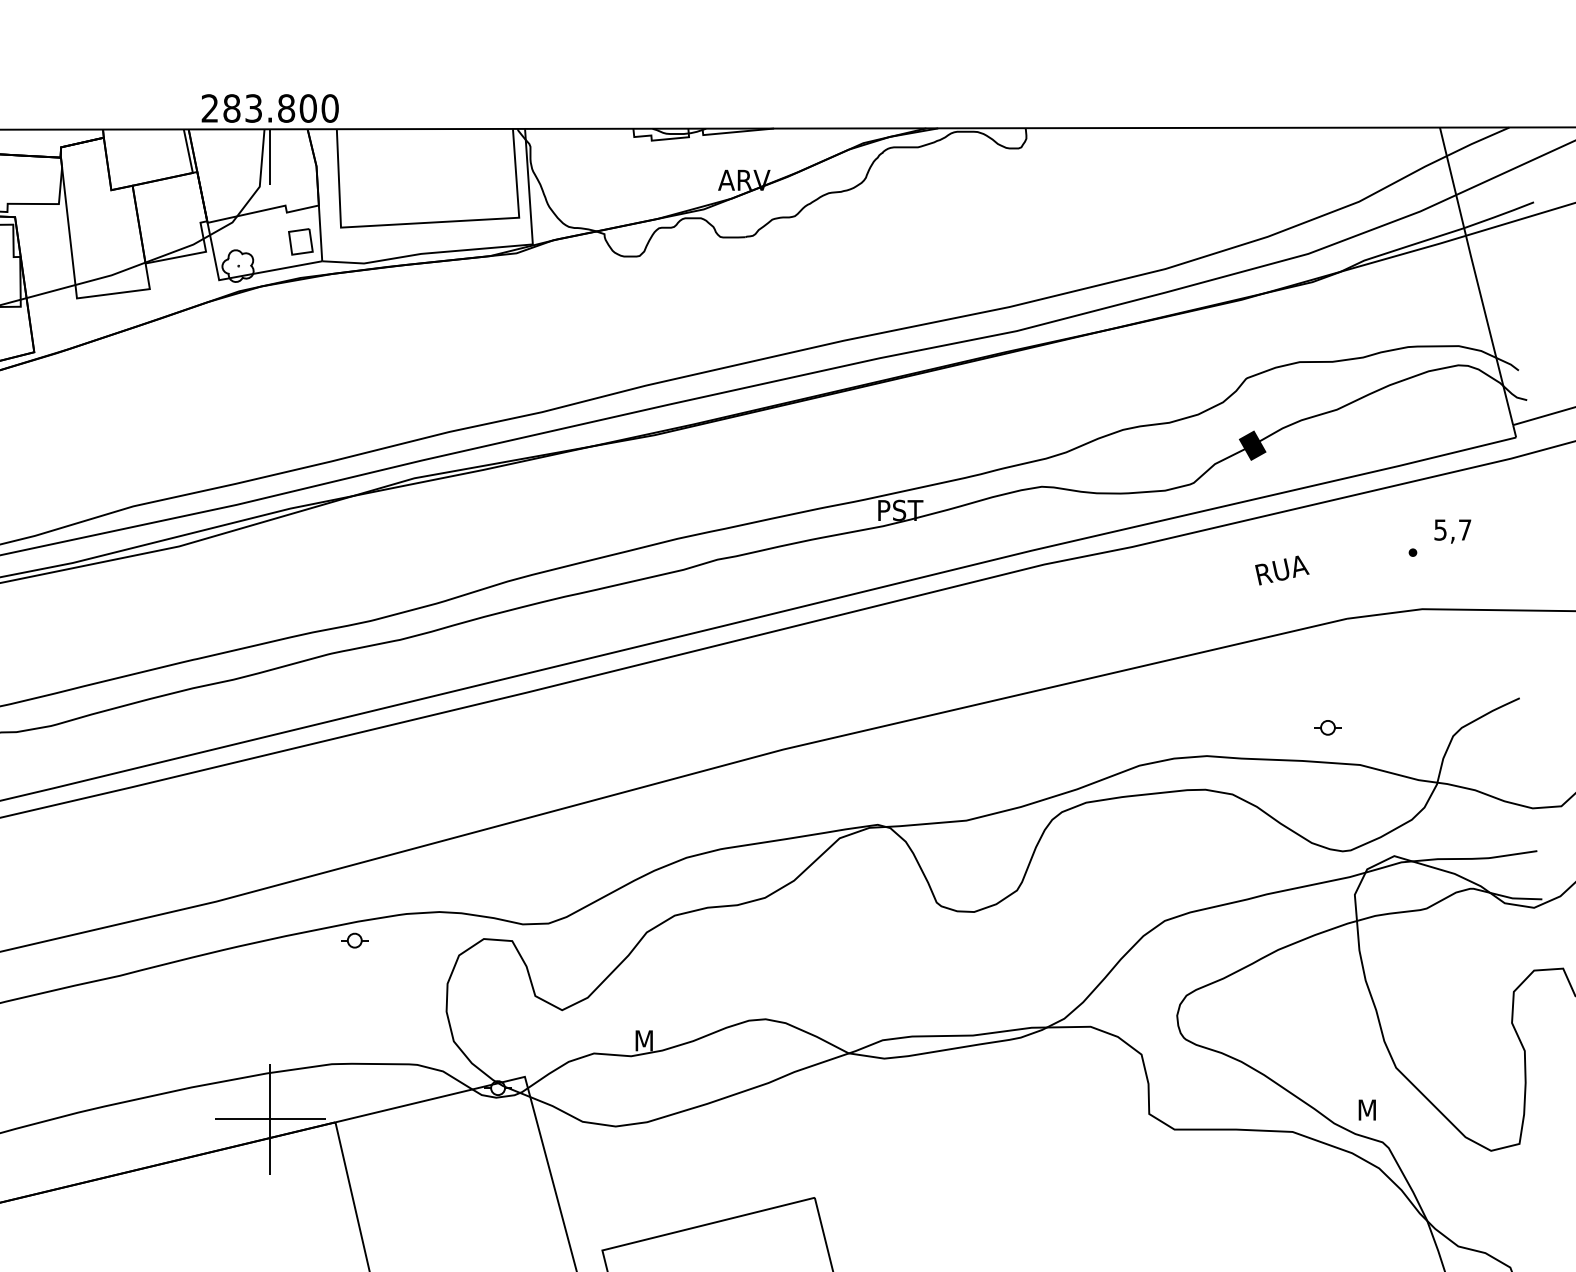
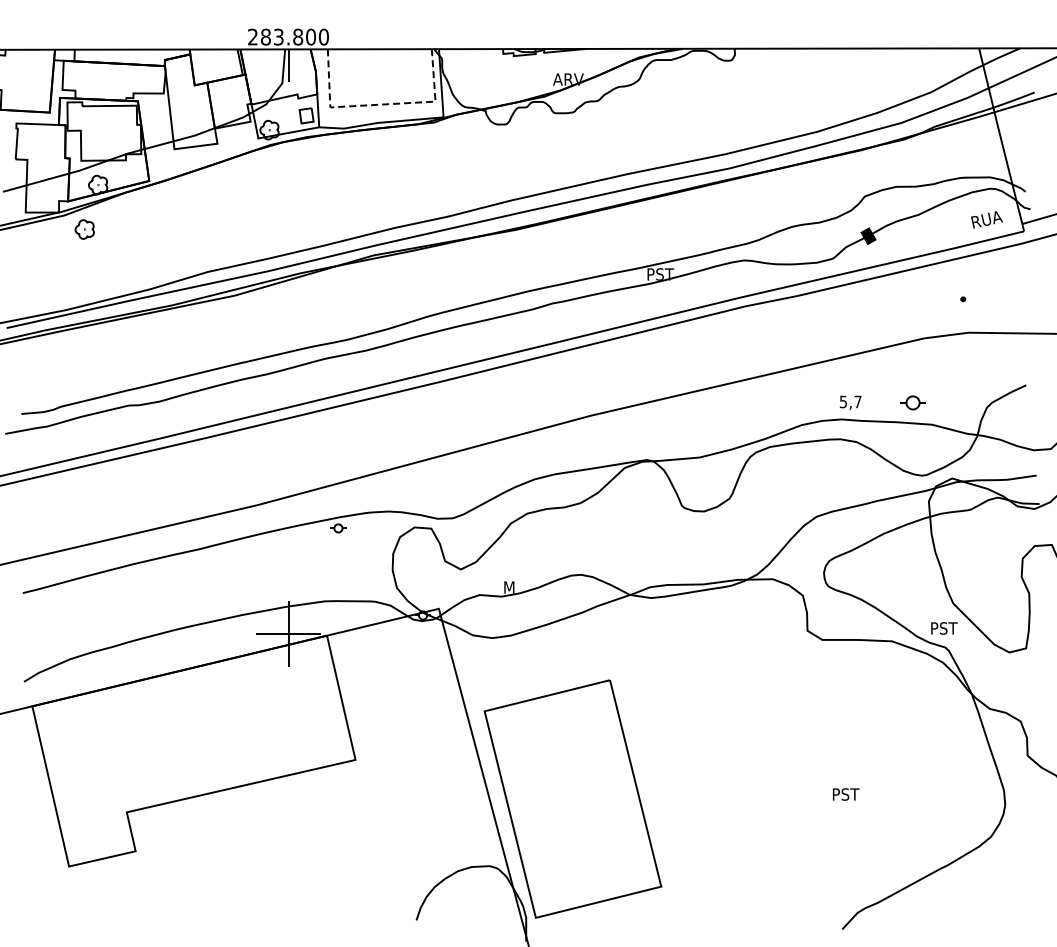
line: (424, 222) -> (379, 104), solid -> dashed
text: (1452, 530) -> (850, 402), moved
text: (1281, 569) -> (986, 219), moved
part: (1327, 727) -> (912, 402), size x1.6
text: (1381, 1110) -> (944, 628), M -> PST

